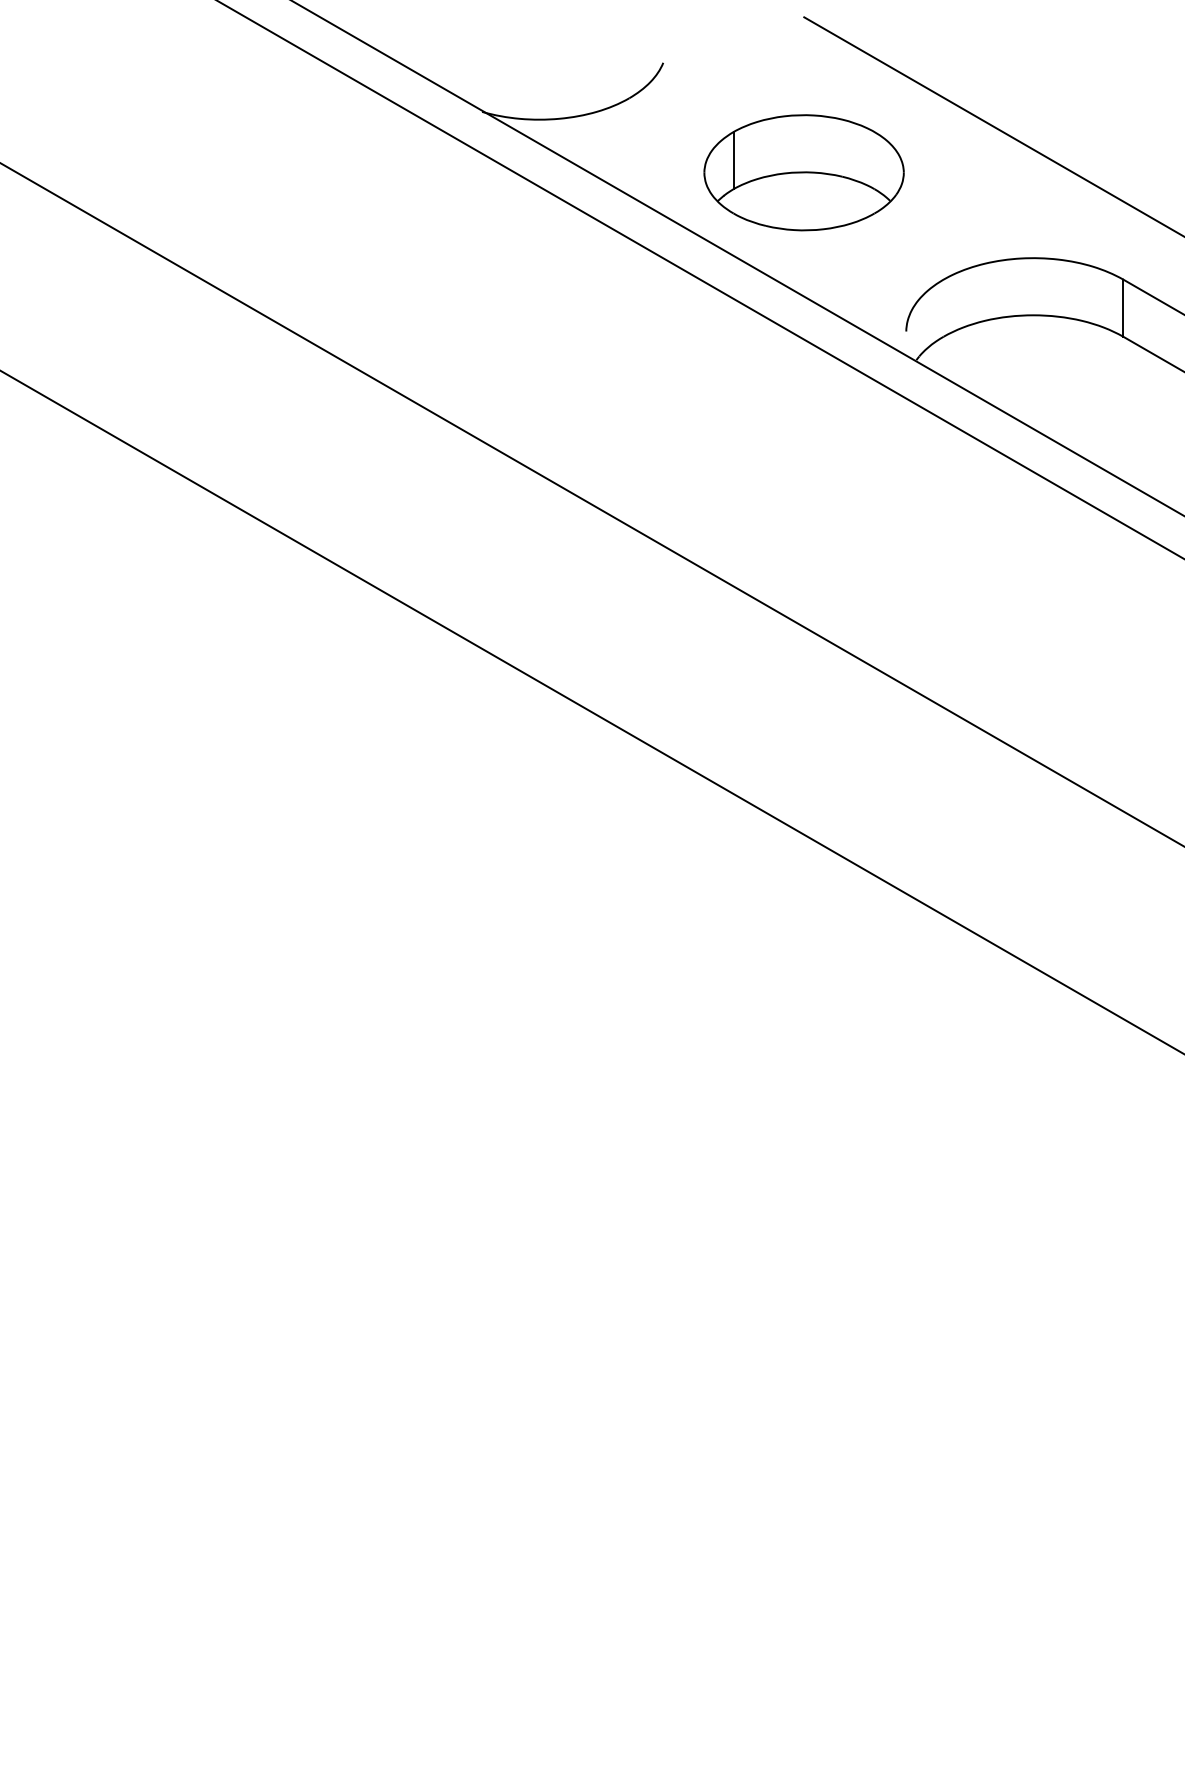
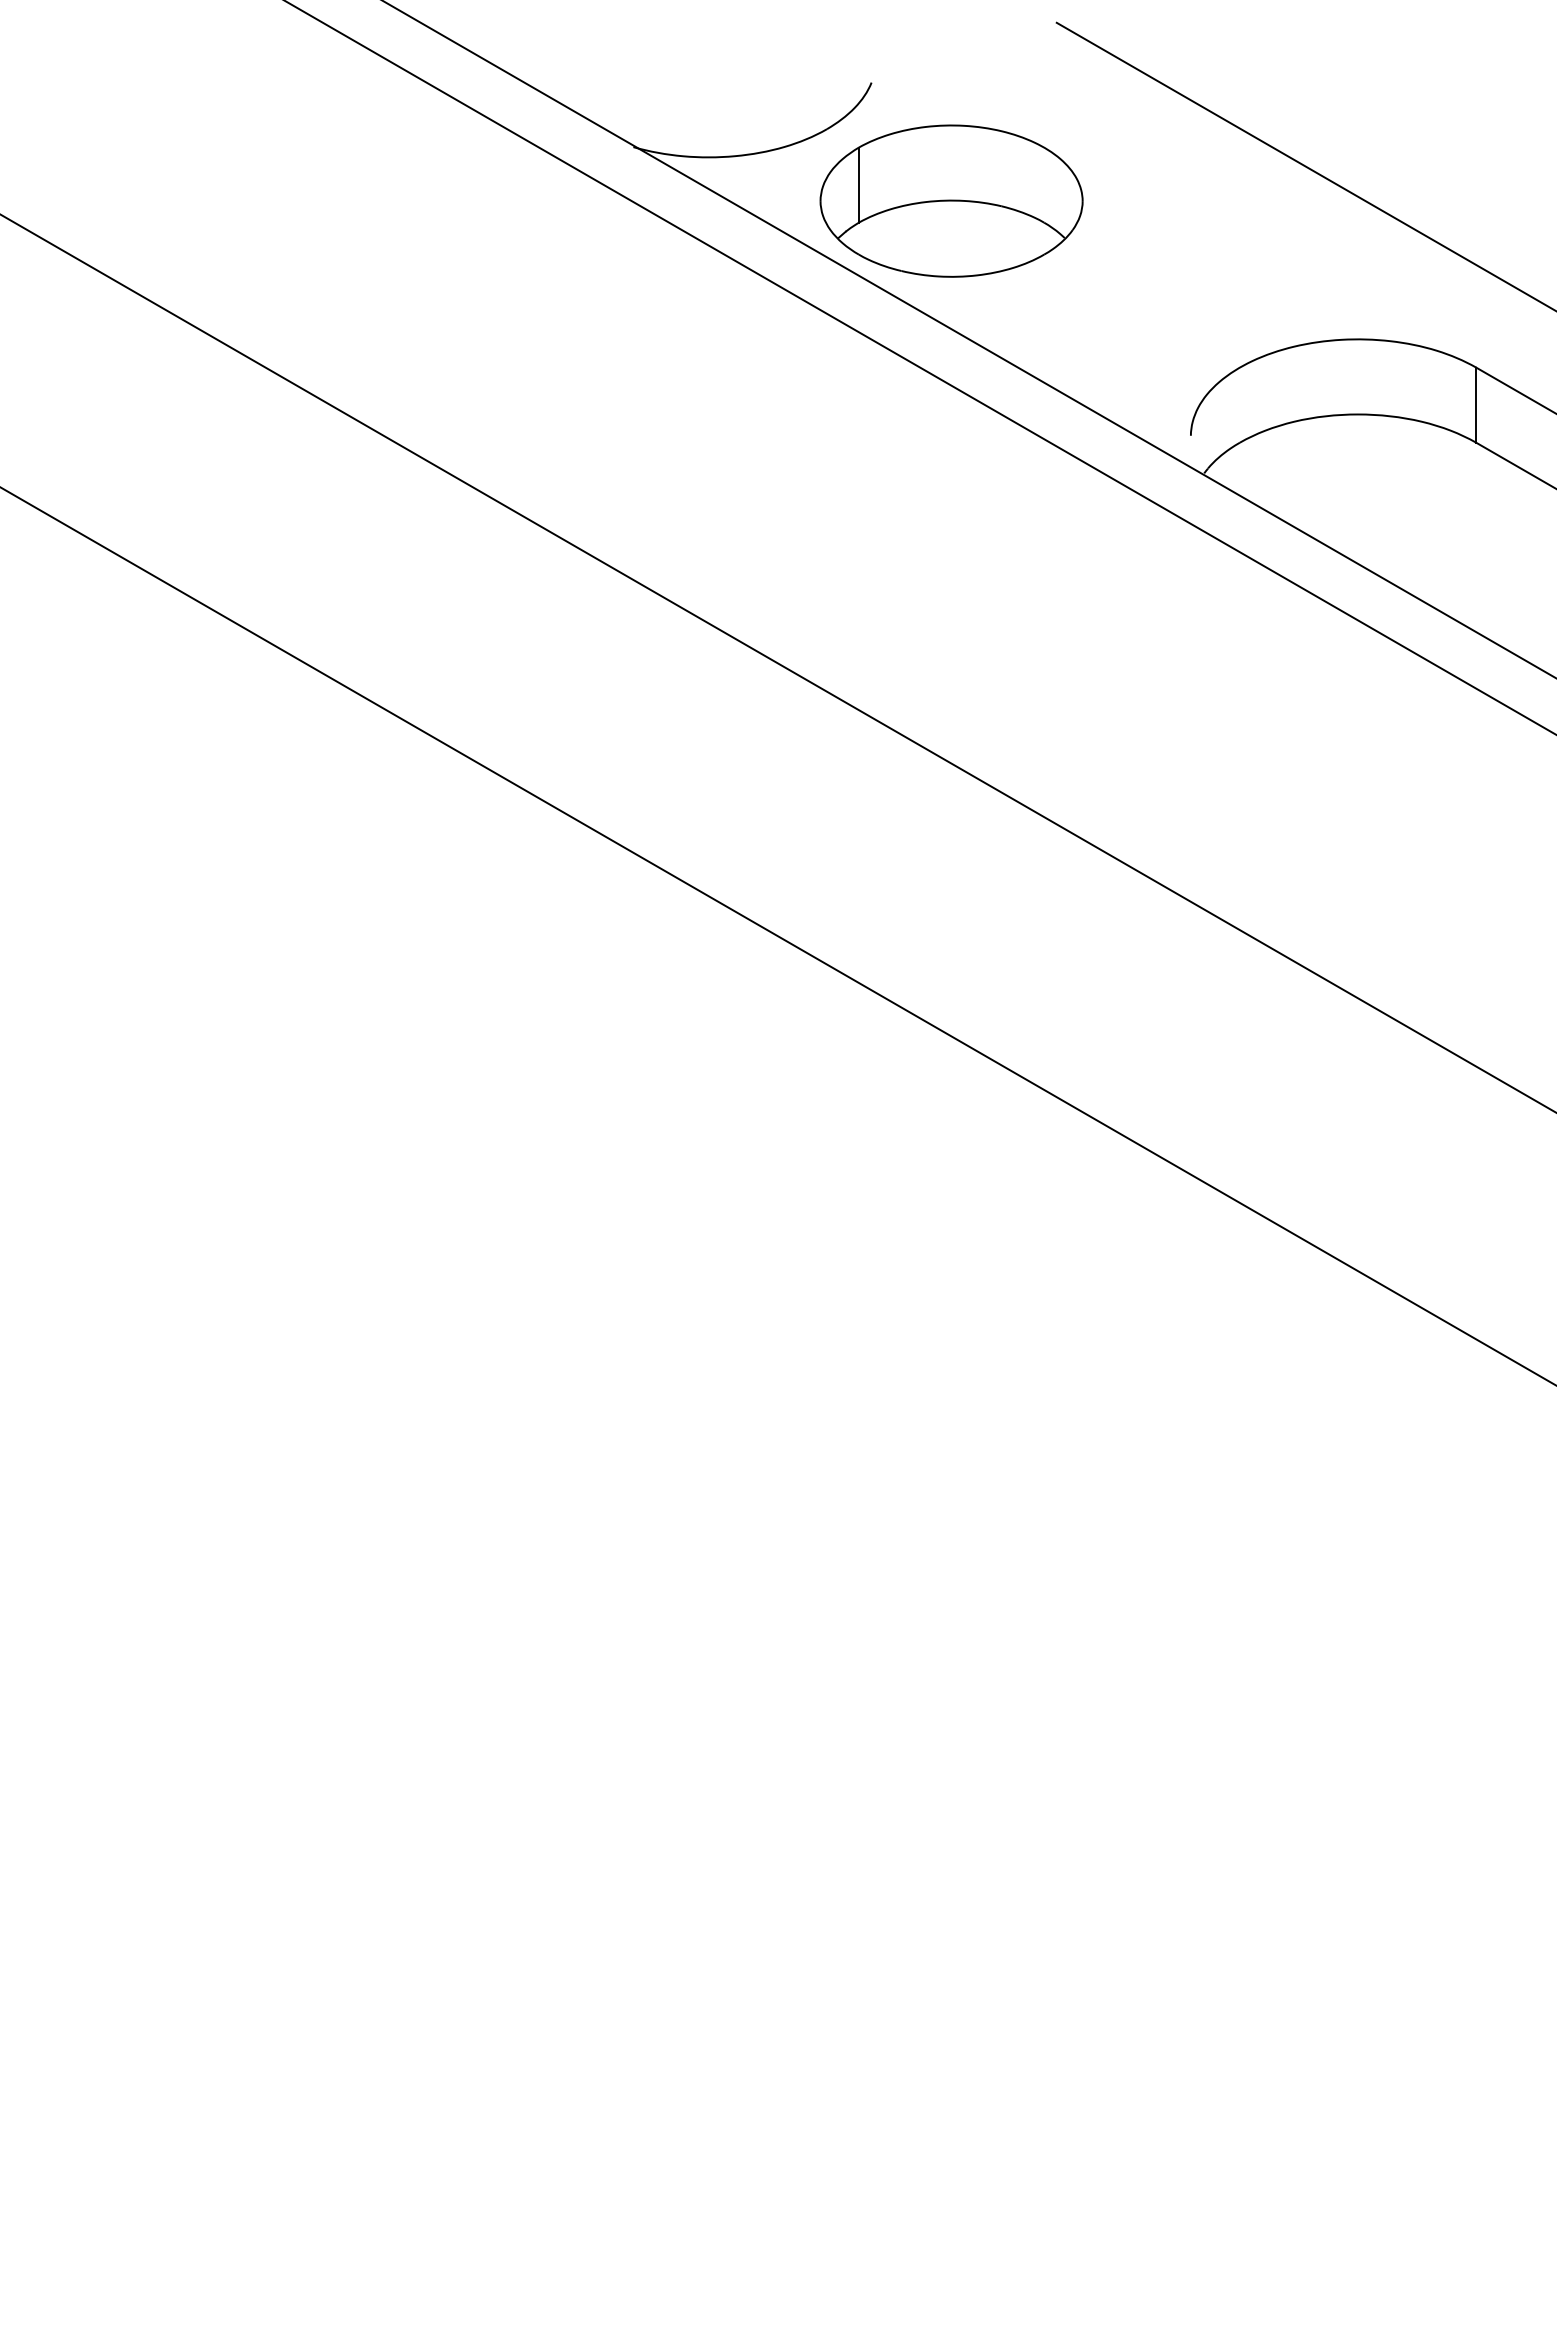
part: (804, 172) -> (951, 200), moved

